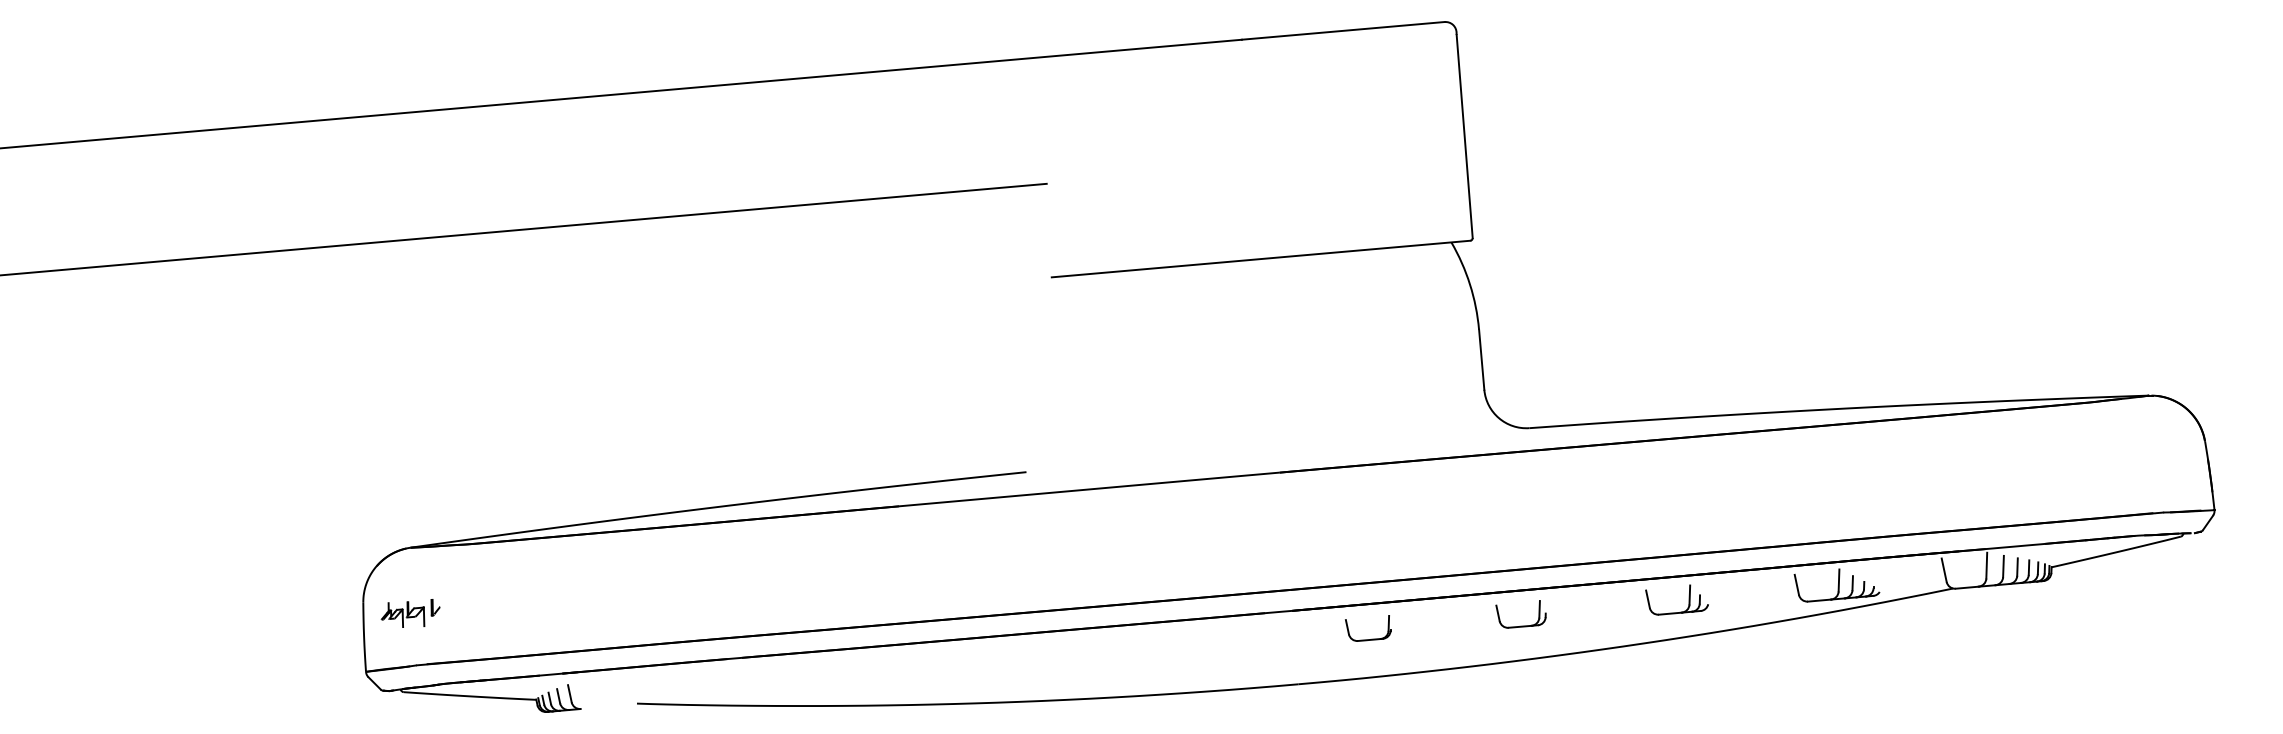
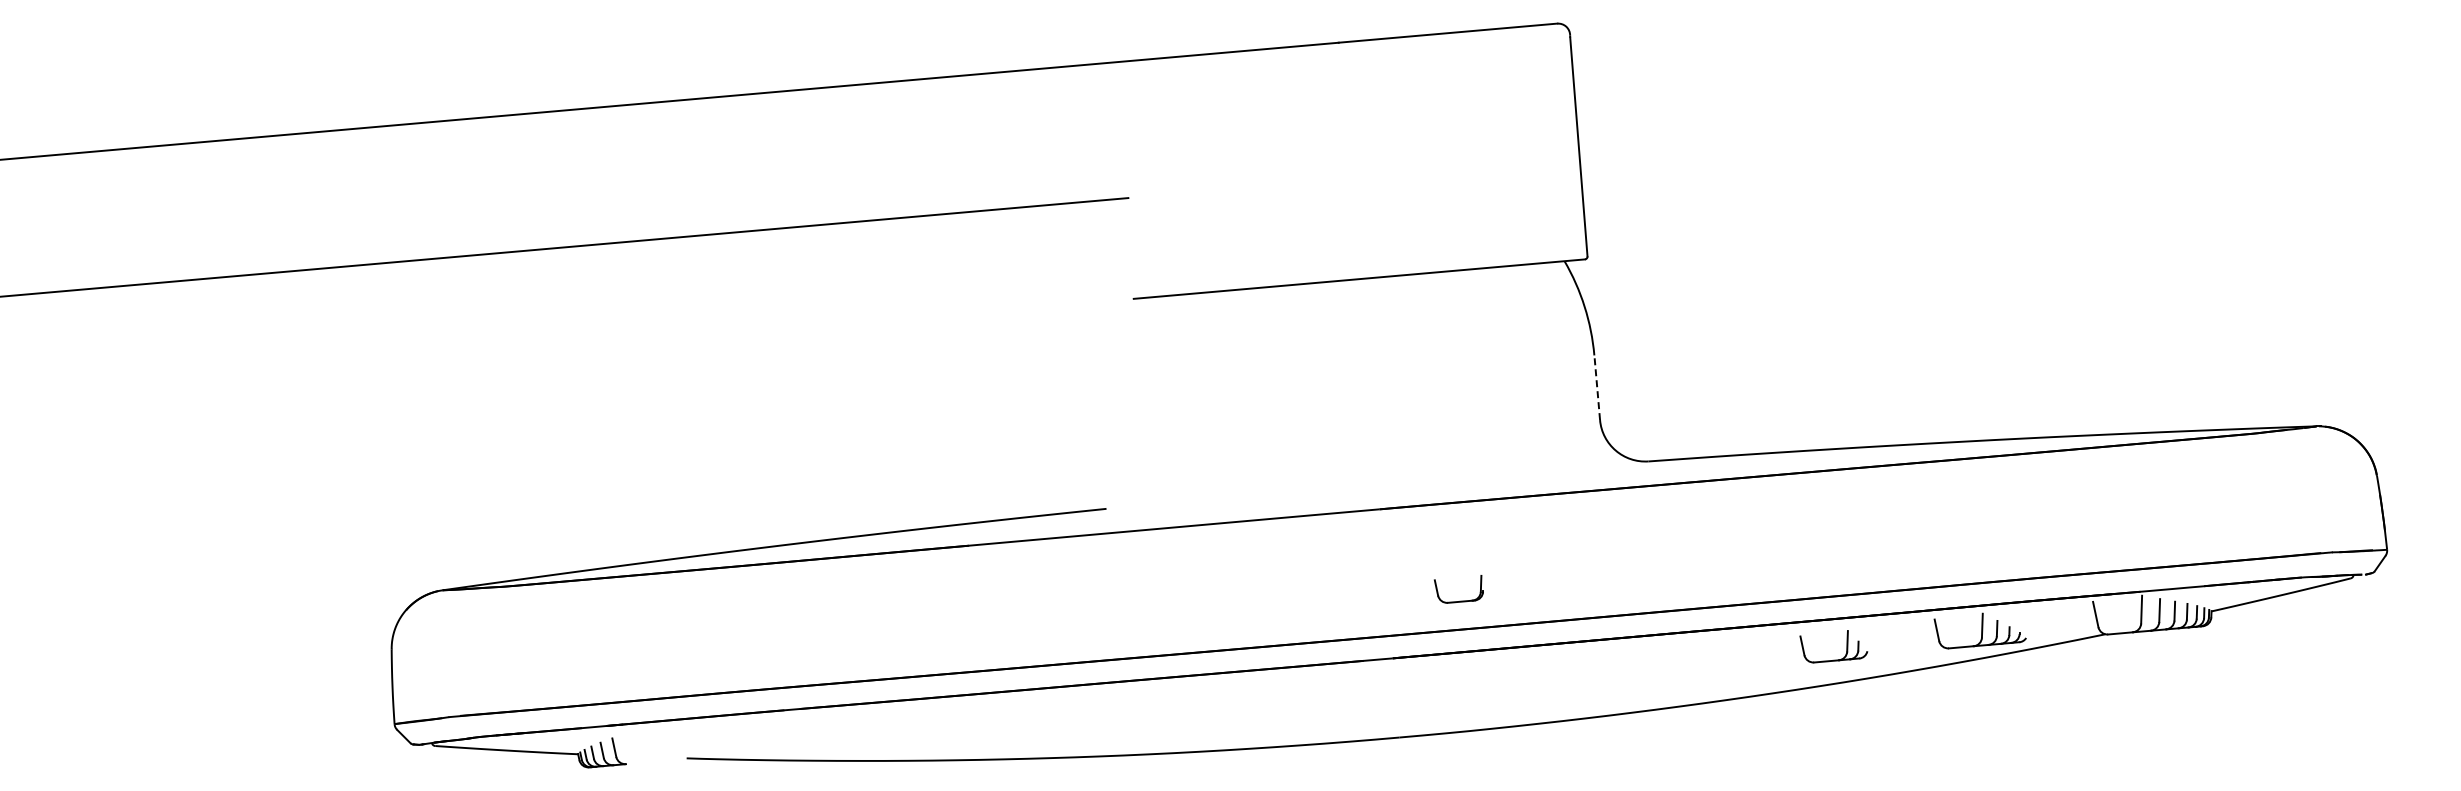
line: (1481, 359) -> (1597, 387), solid -> dashed
part: (1688, 599) -> (1846, 646), moved
part: (410, 612) -> (442, 660), removed
part: (1520, 625) -> (1639, 674), removed
part: (1368, 638) -> (1459, 600), moved

